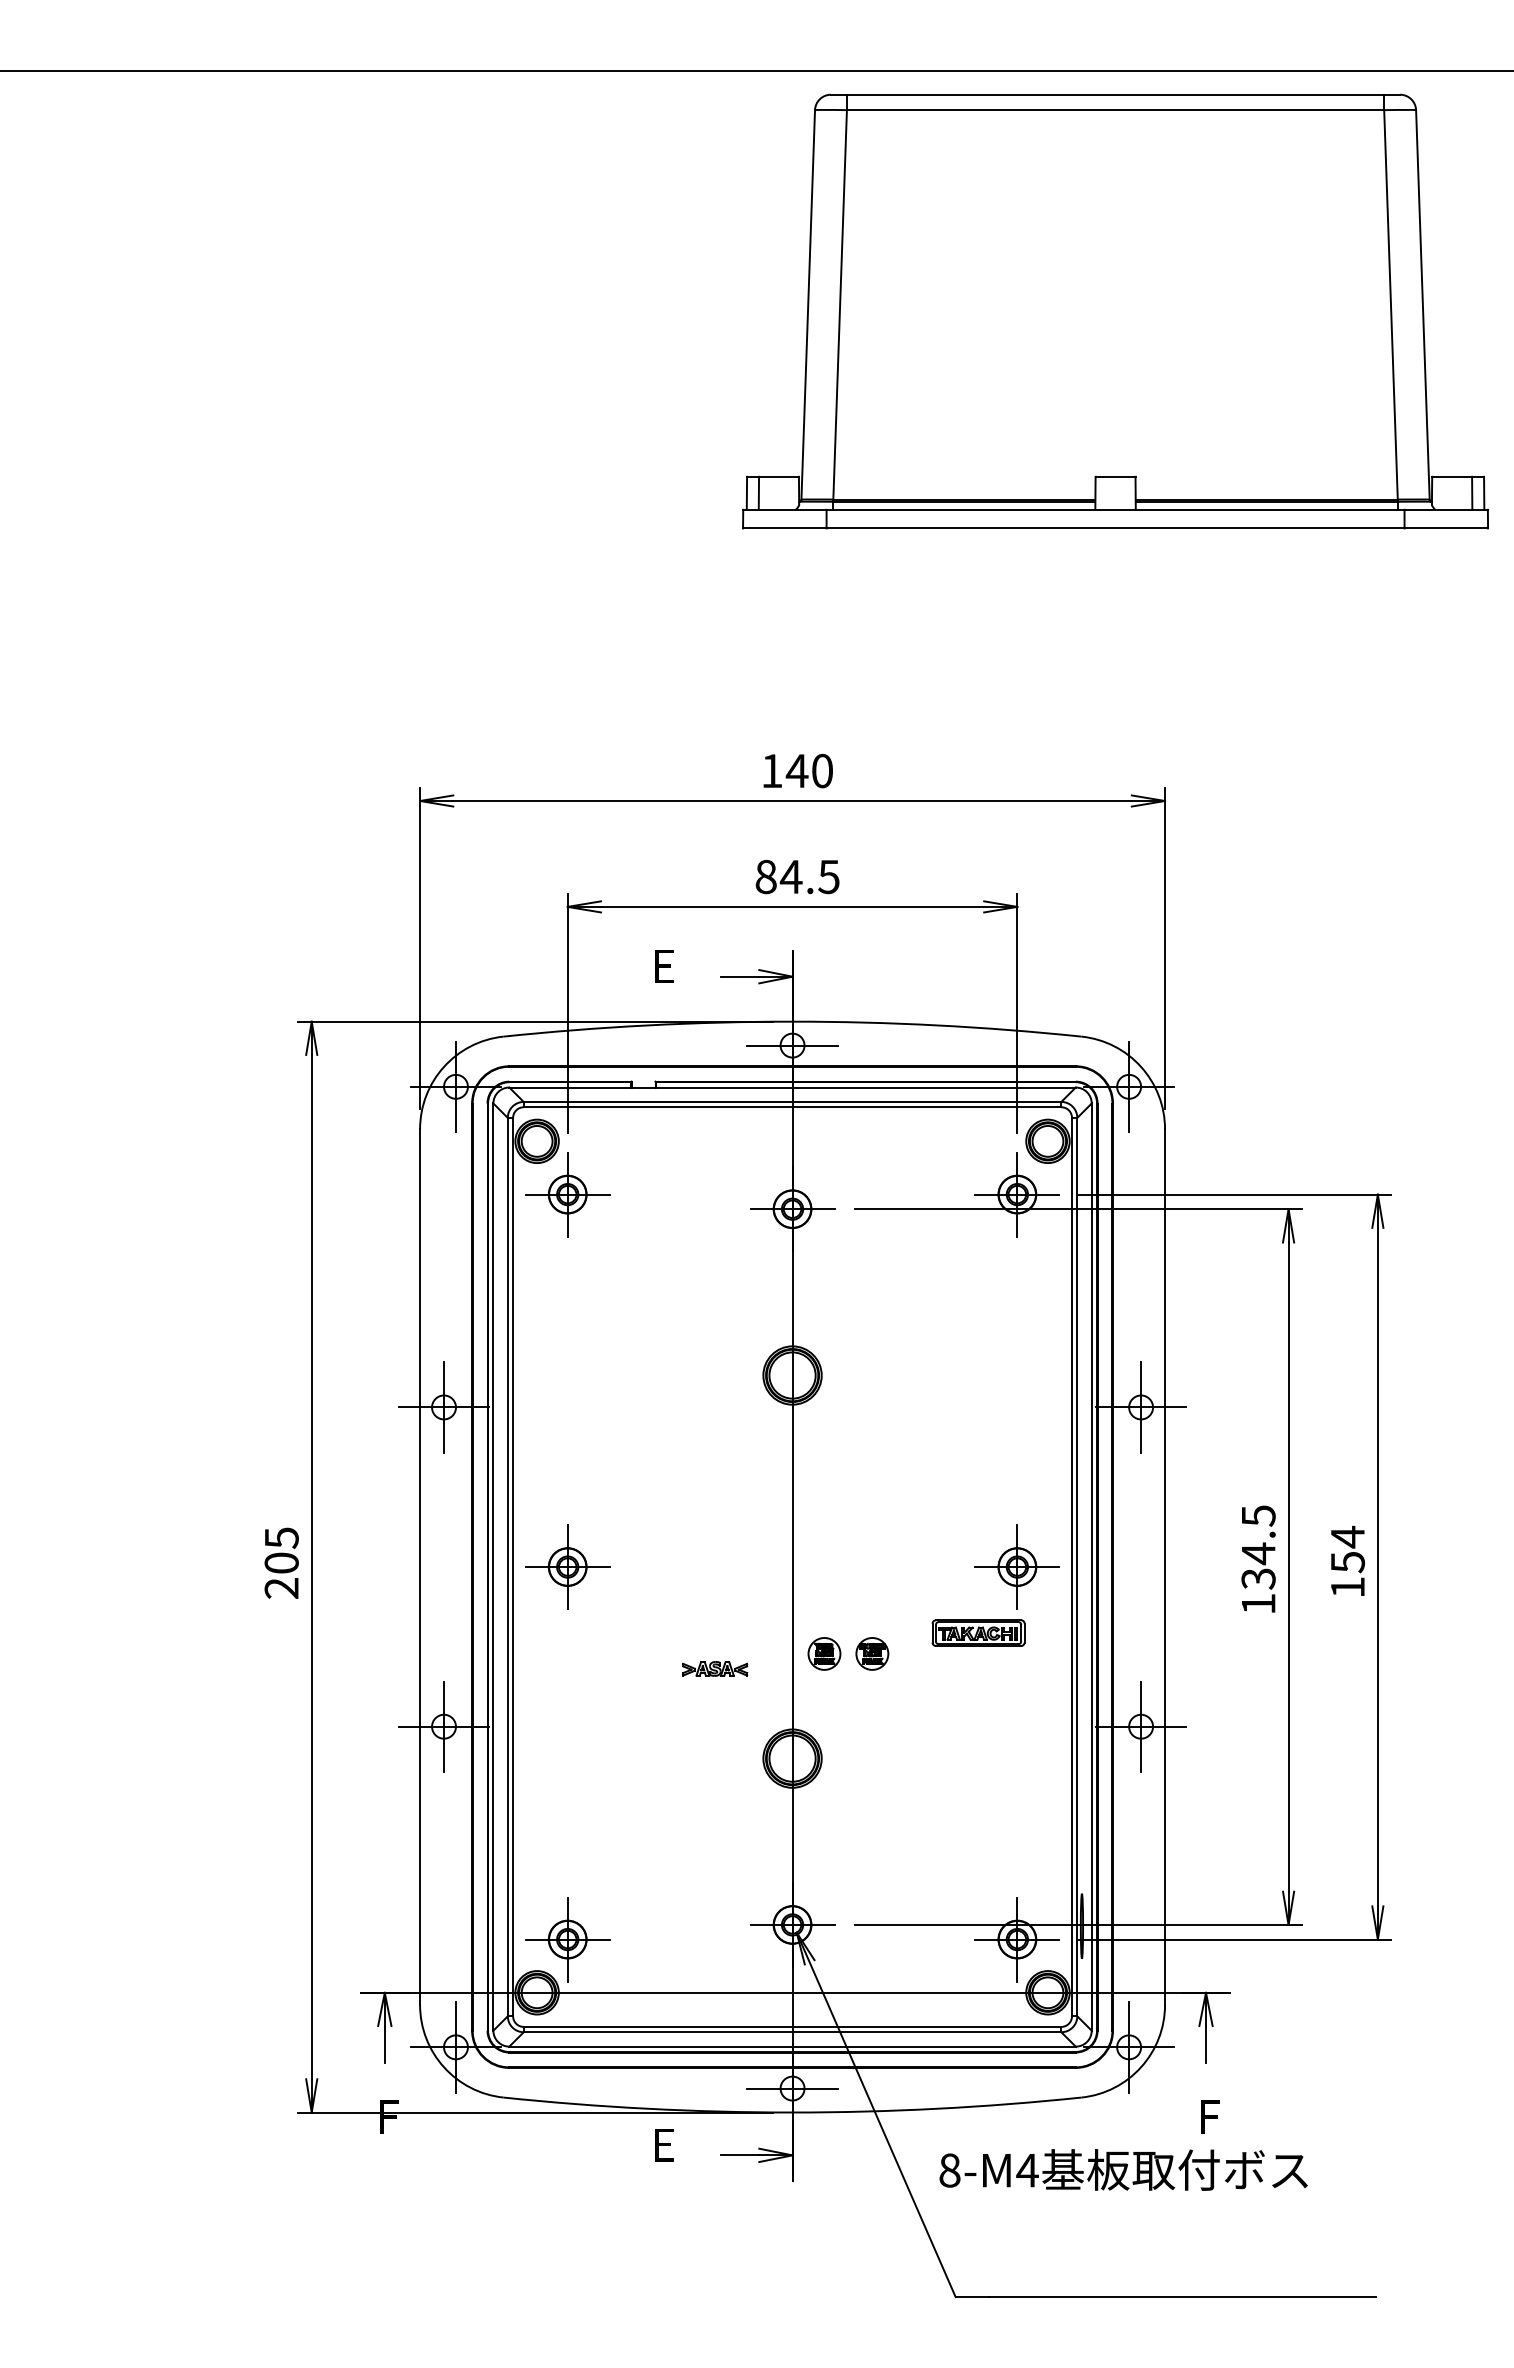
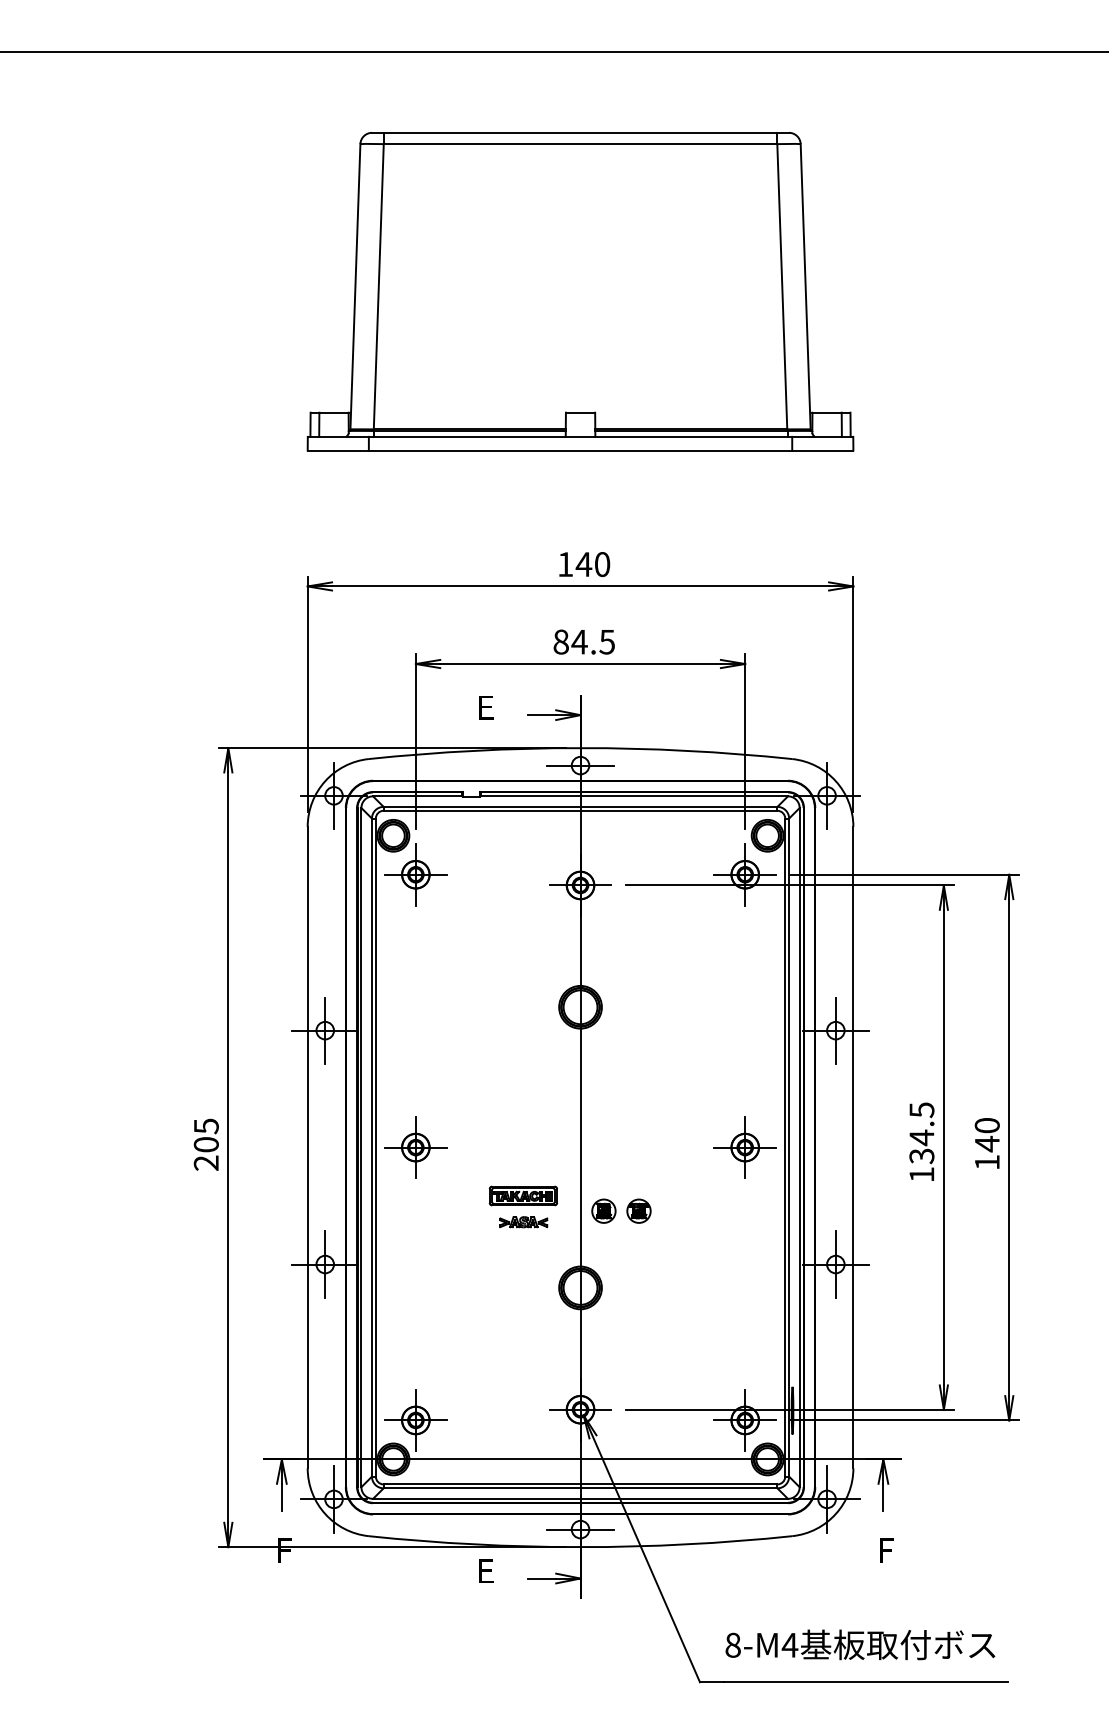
part: (1115, 311) -> (580, 291), moved
text: (1347, 1549) -> (987, 1134), 154 -> 140
part: (978, 1632) -> (523, 1195), moved
text: (1123, 2169) -> (860, 1644), moved

